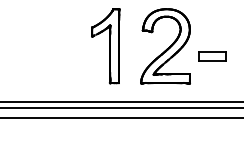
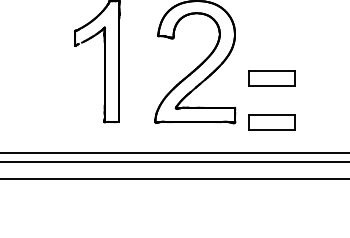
part: (212, 83) -> (272, 122), added

